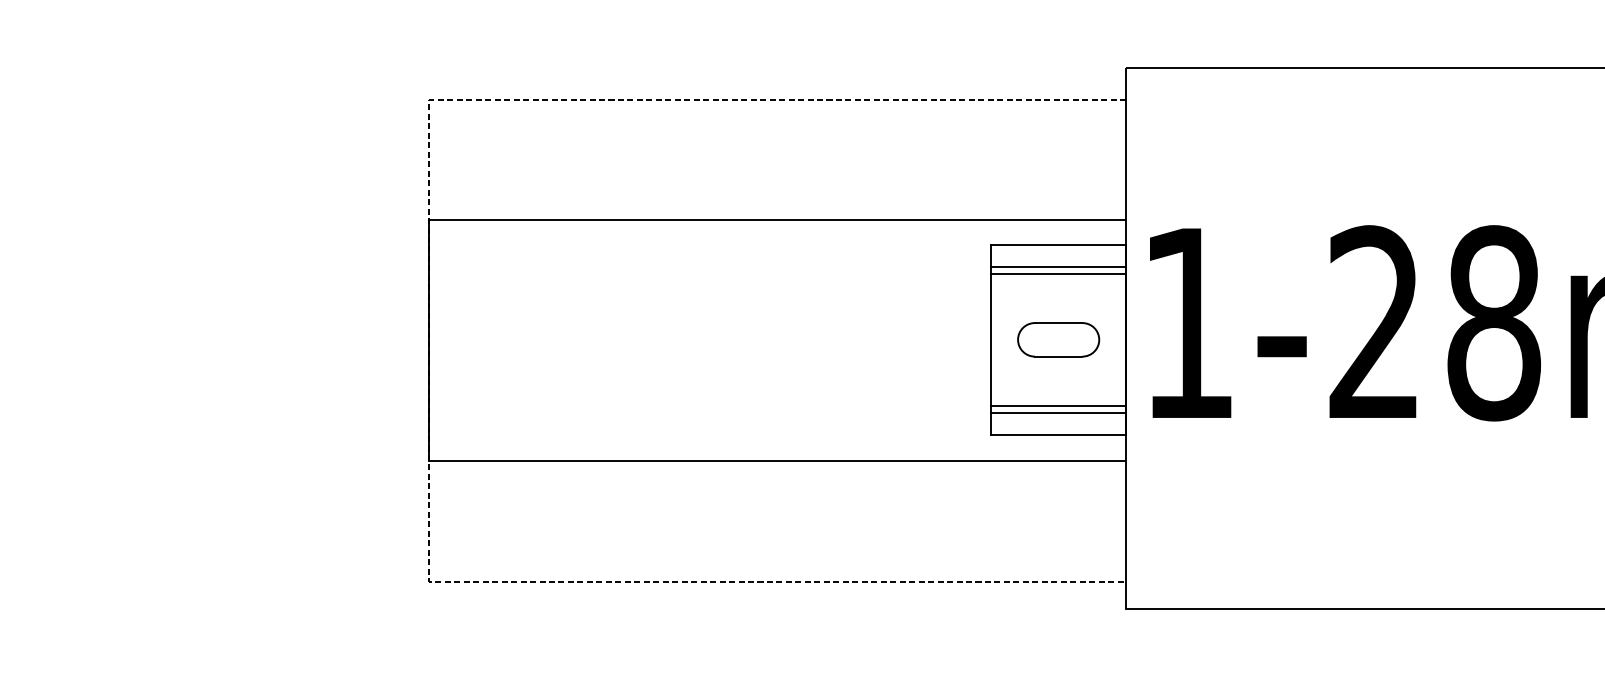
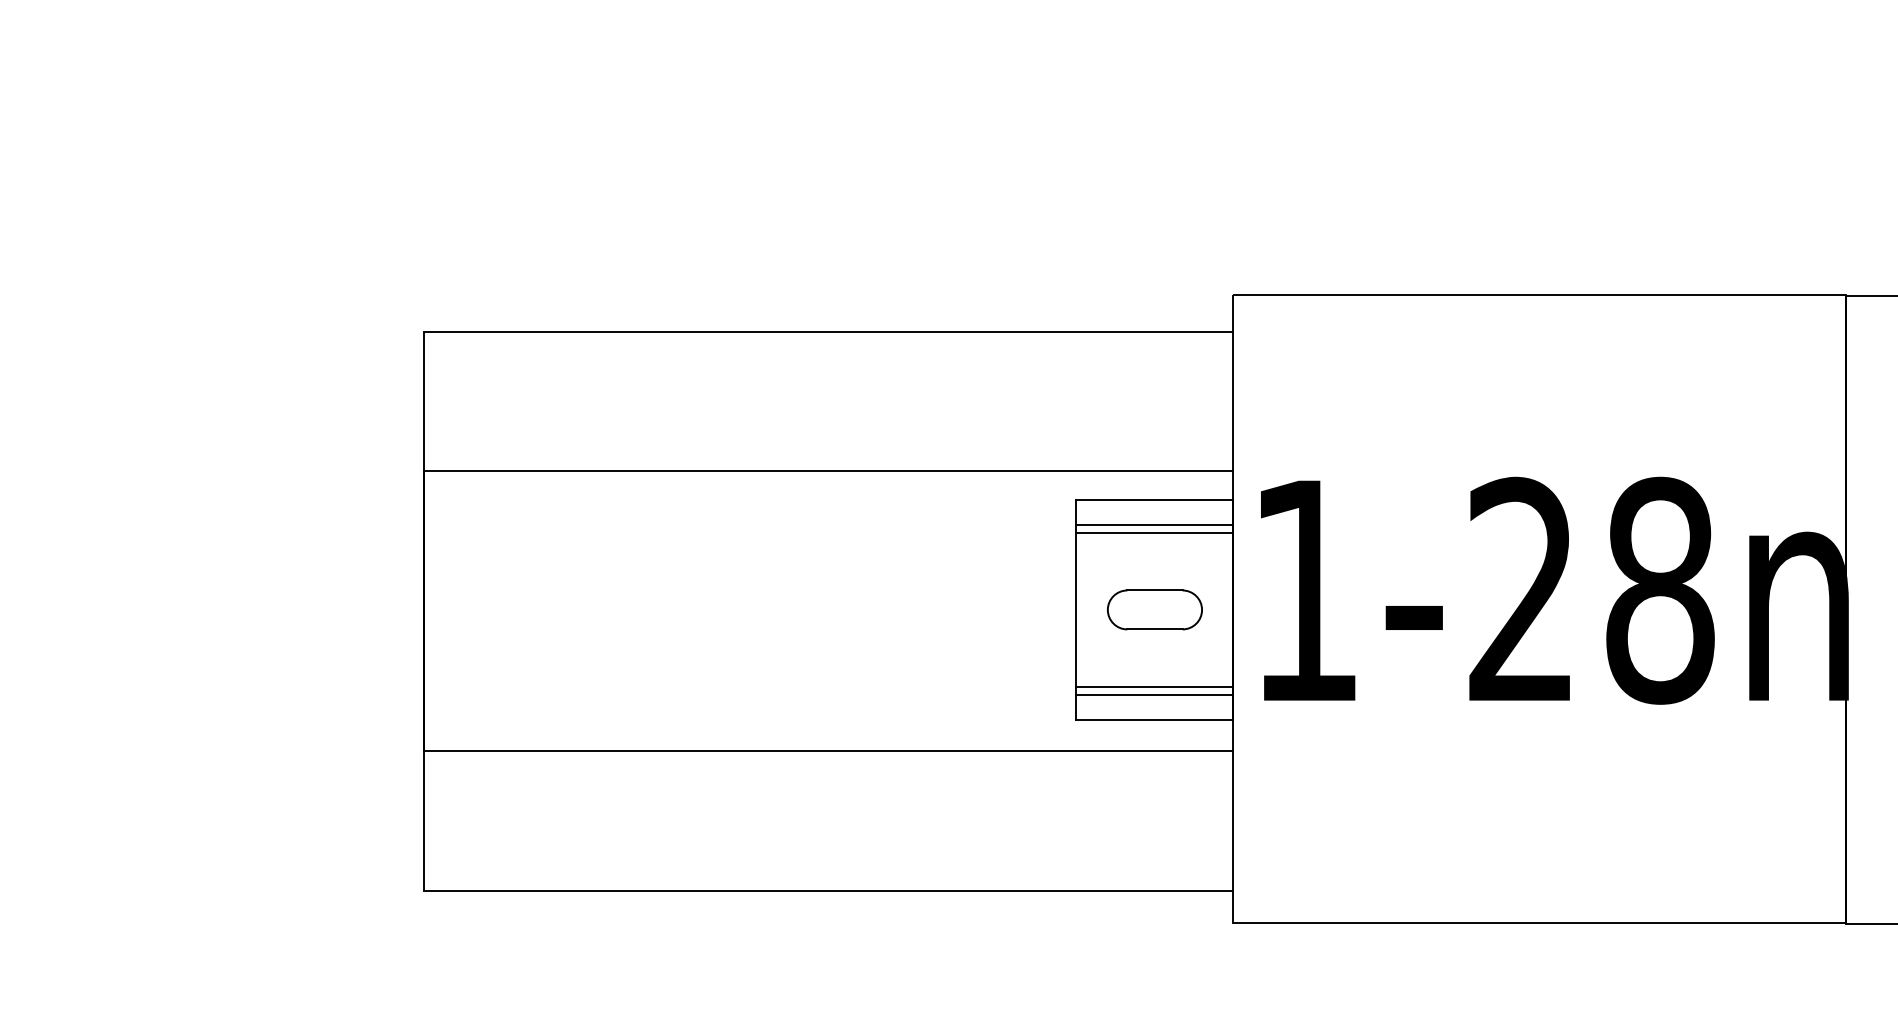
line: (429, 341) -> (424, 611), dashed -> solid

